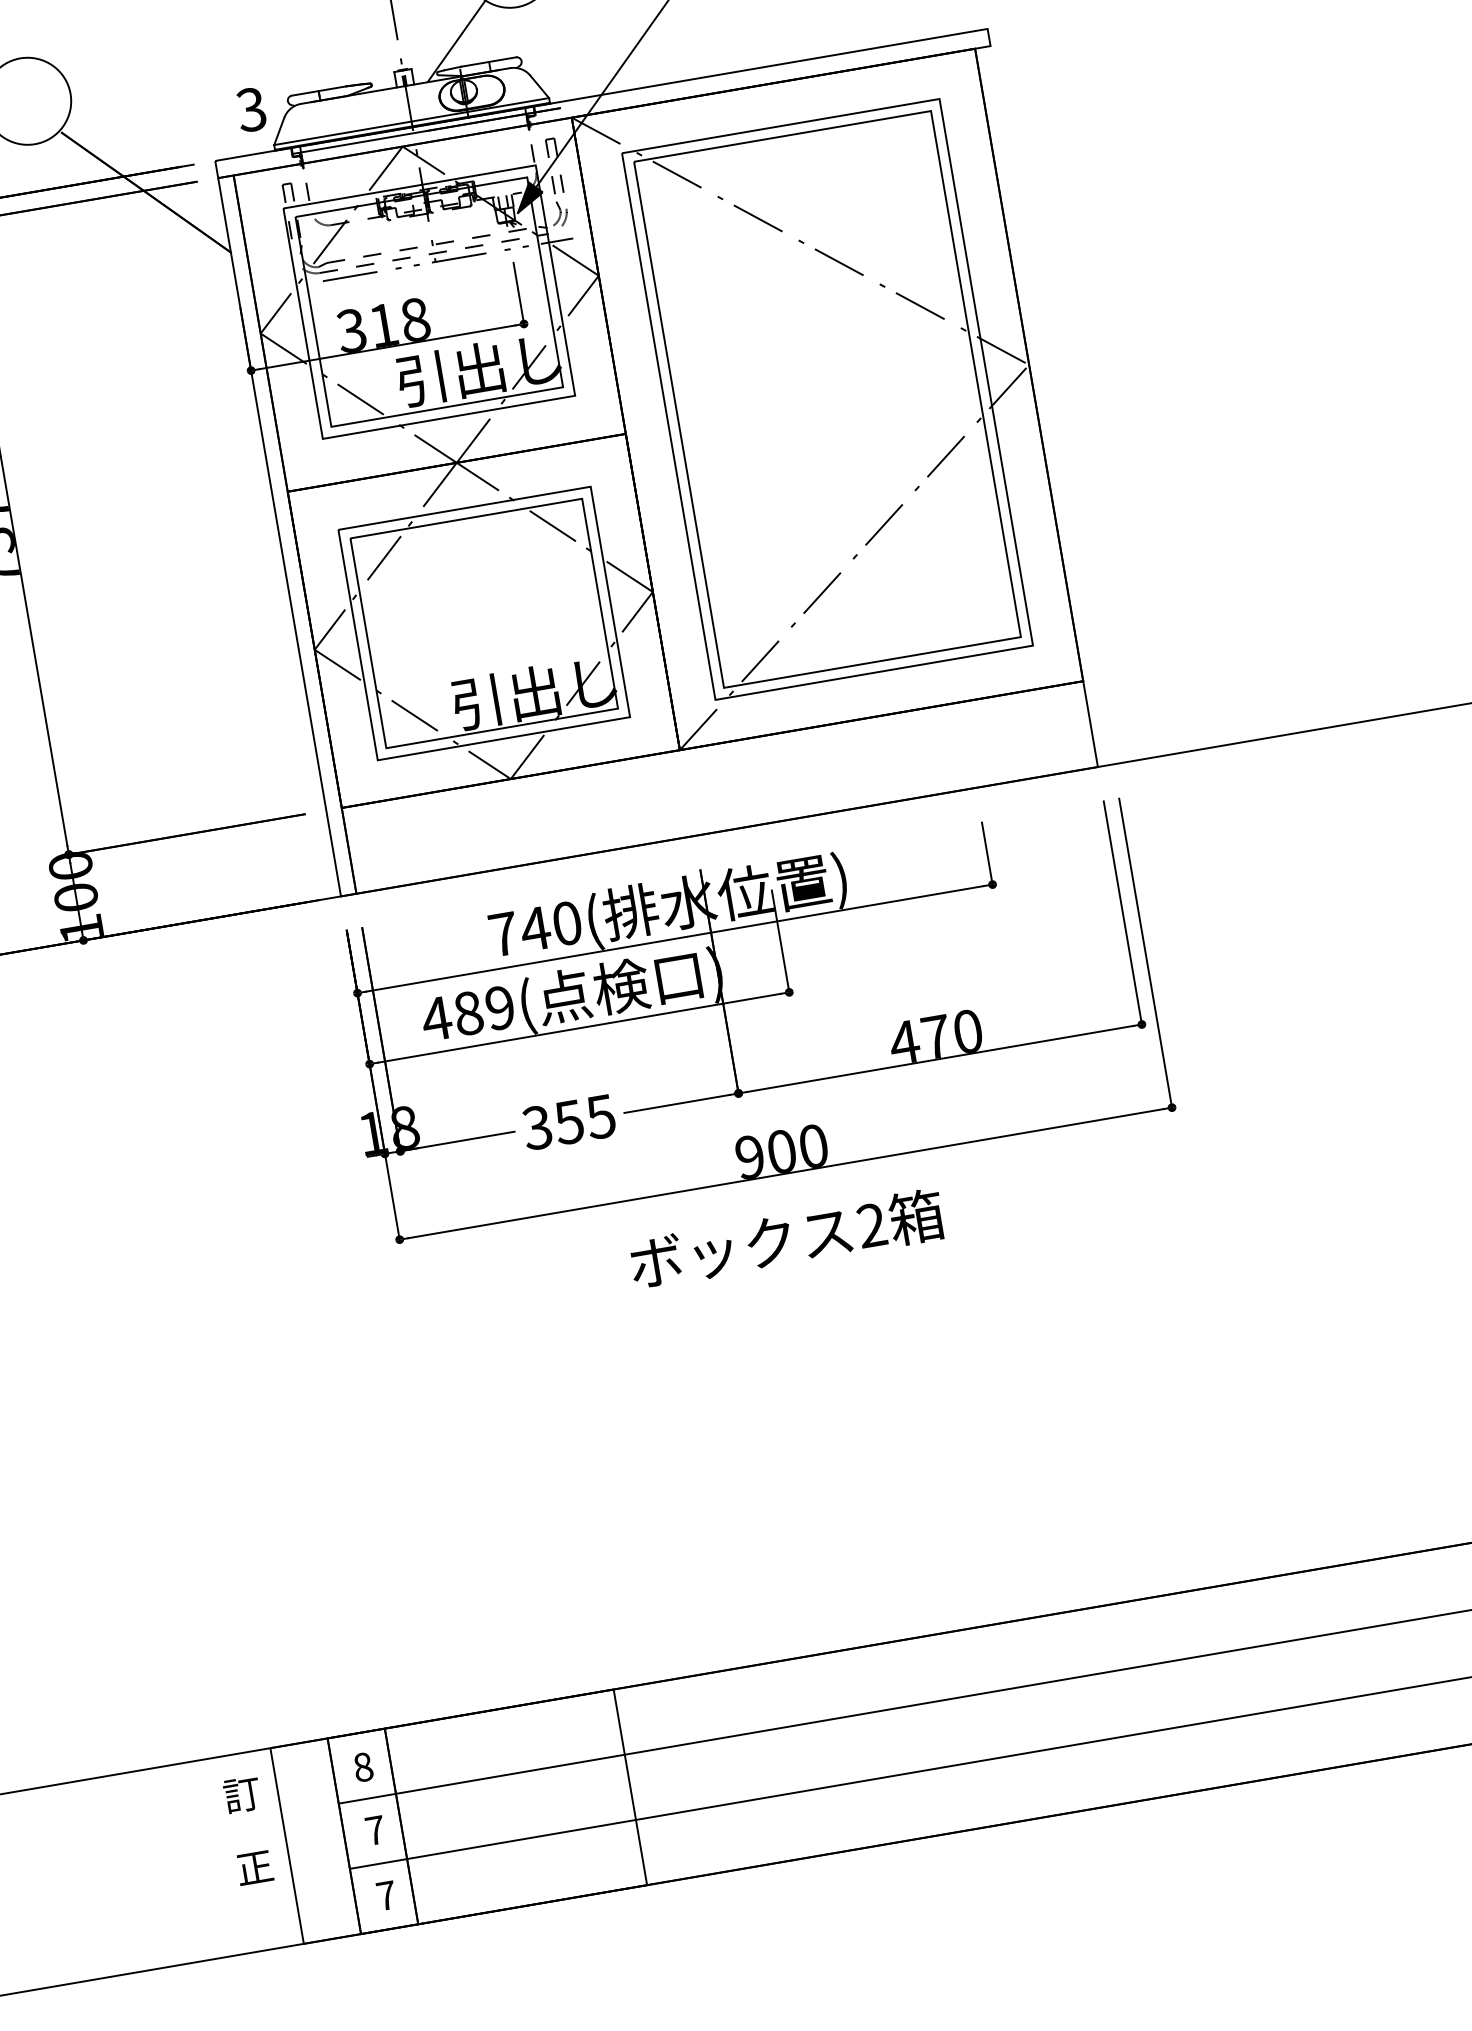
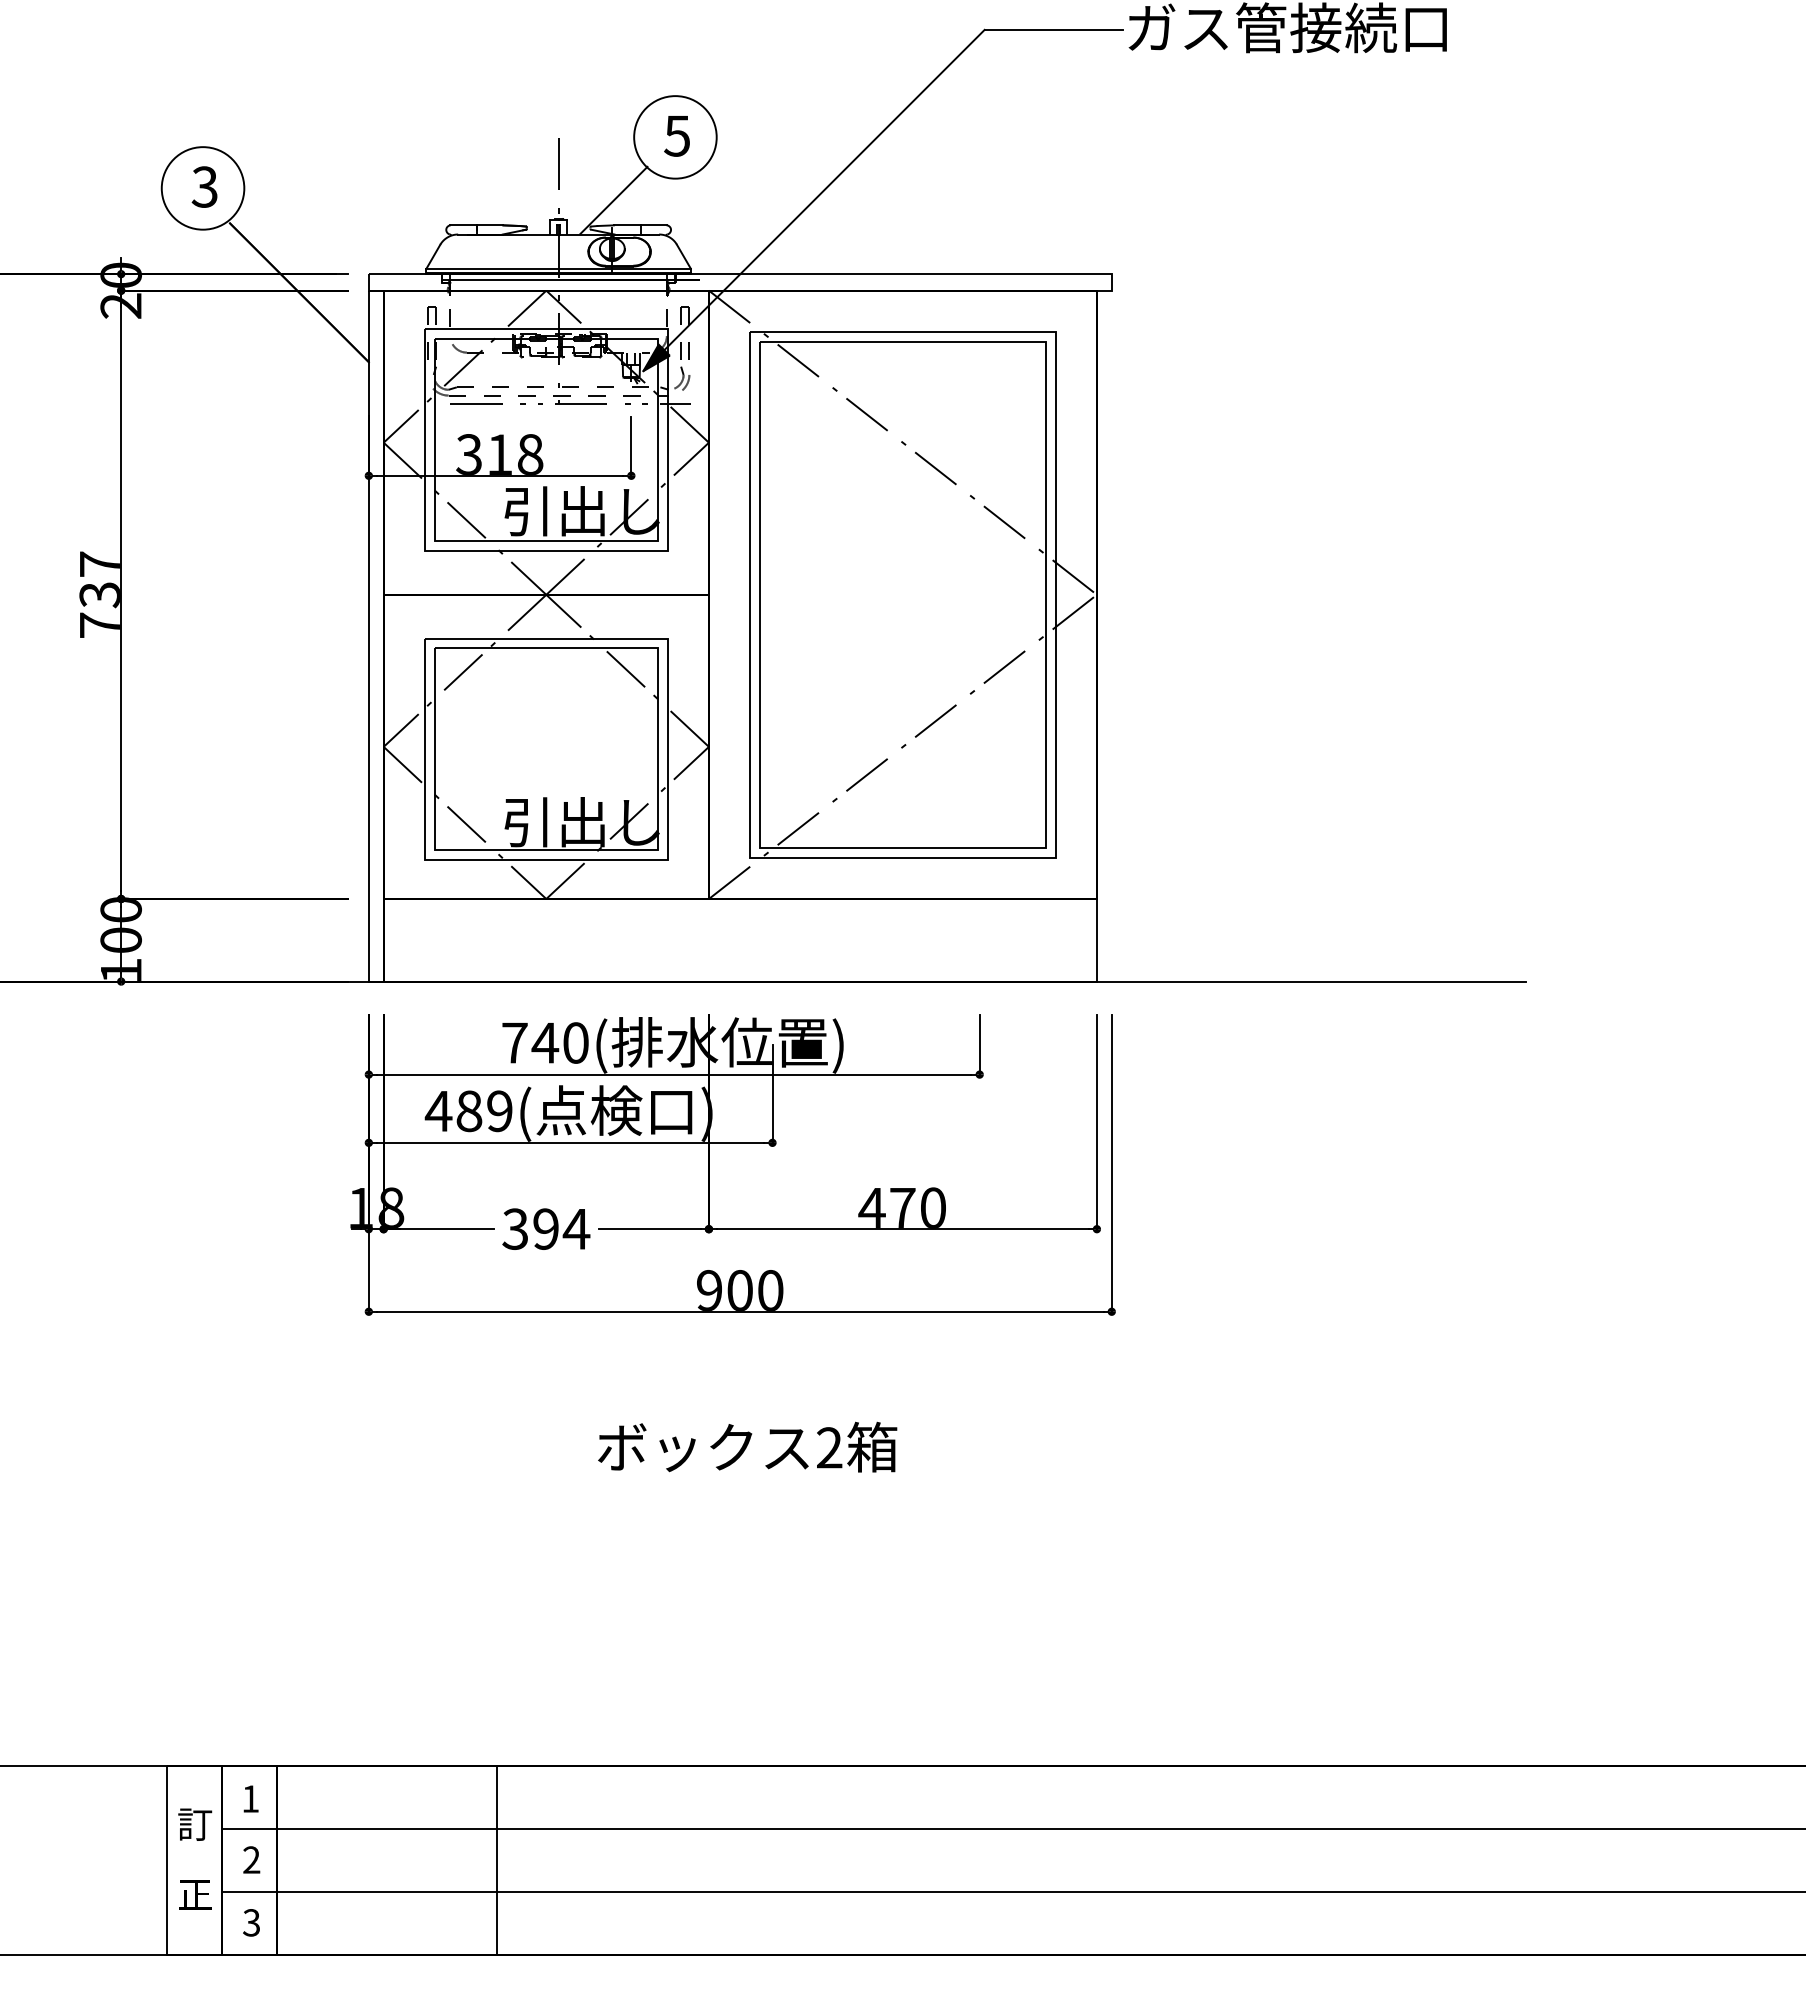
text: (251, 109) -> (204, 186), moved
text: (585, 1118) -> (561, 1228), 355 -> 394
text: (786, 1238) -> (747, 1446), moved
text: (363, 1766) -> (250, 1798), 8 -> 1
text: (375, 1829) -> (251, 1859), 7 -> 2
text: (248, 1830) -> (195, 1858), moved
text: (386, 1895) -> (251, 1922), 7 -> 3

